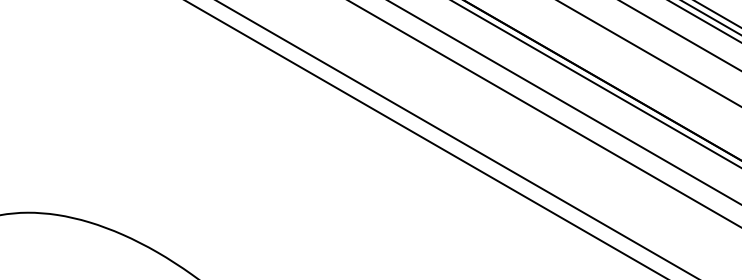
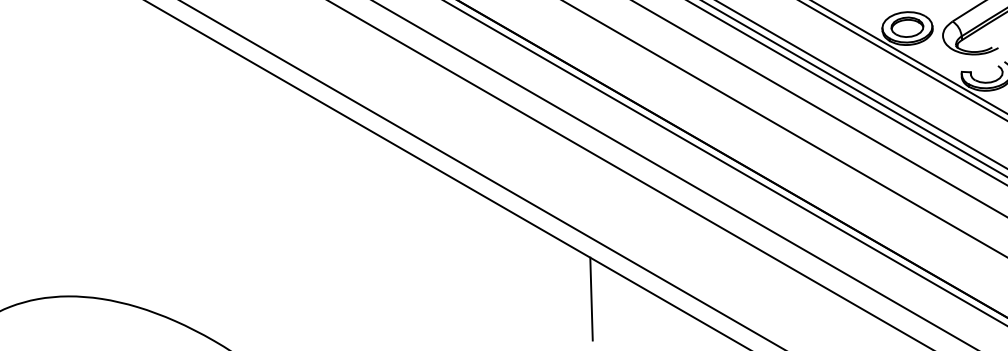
line: (493, 214) -> (591, 298), added

